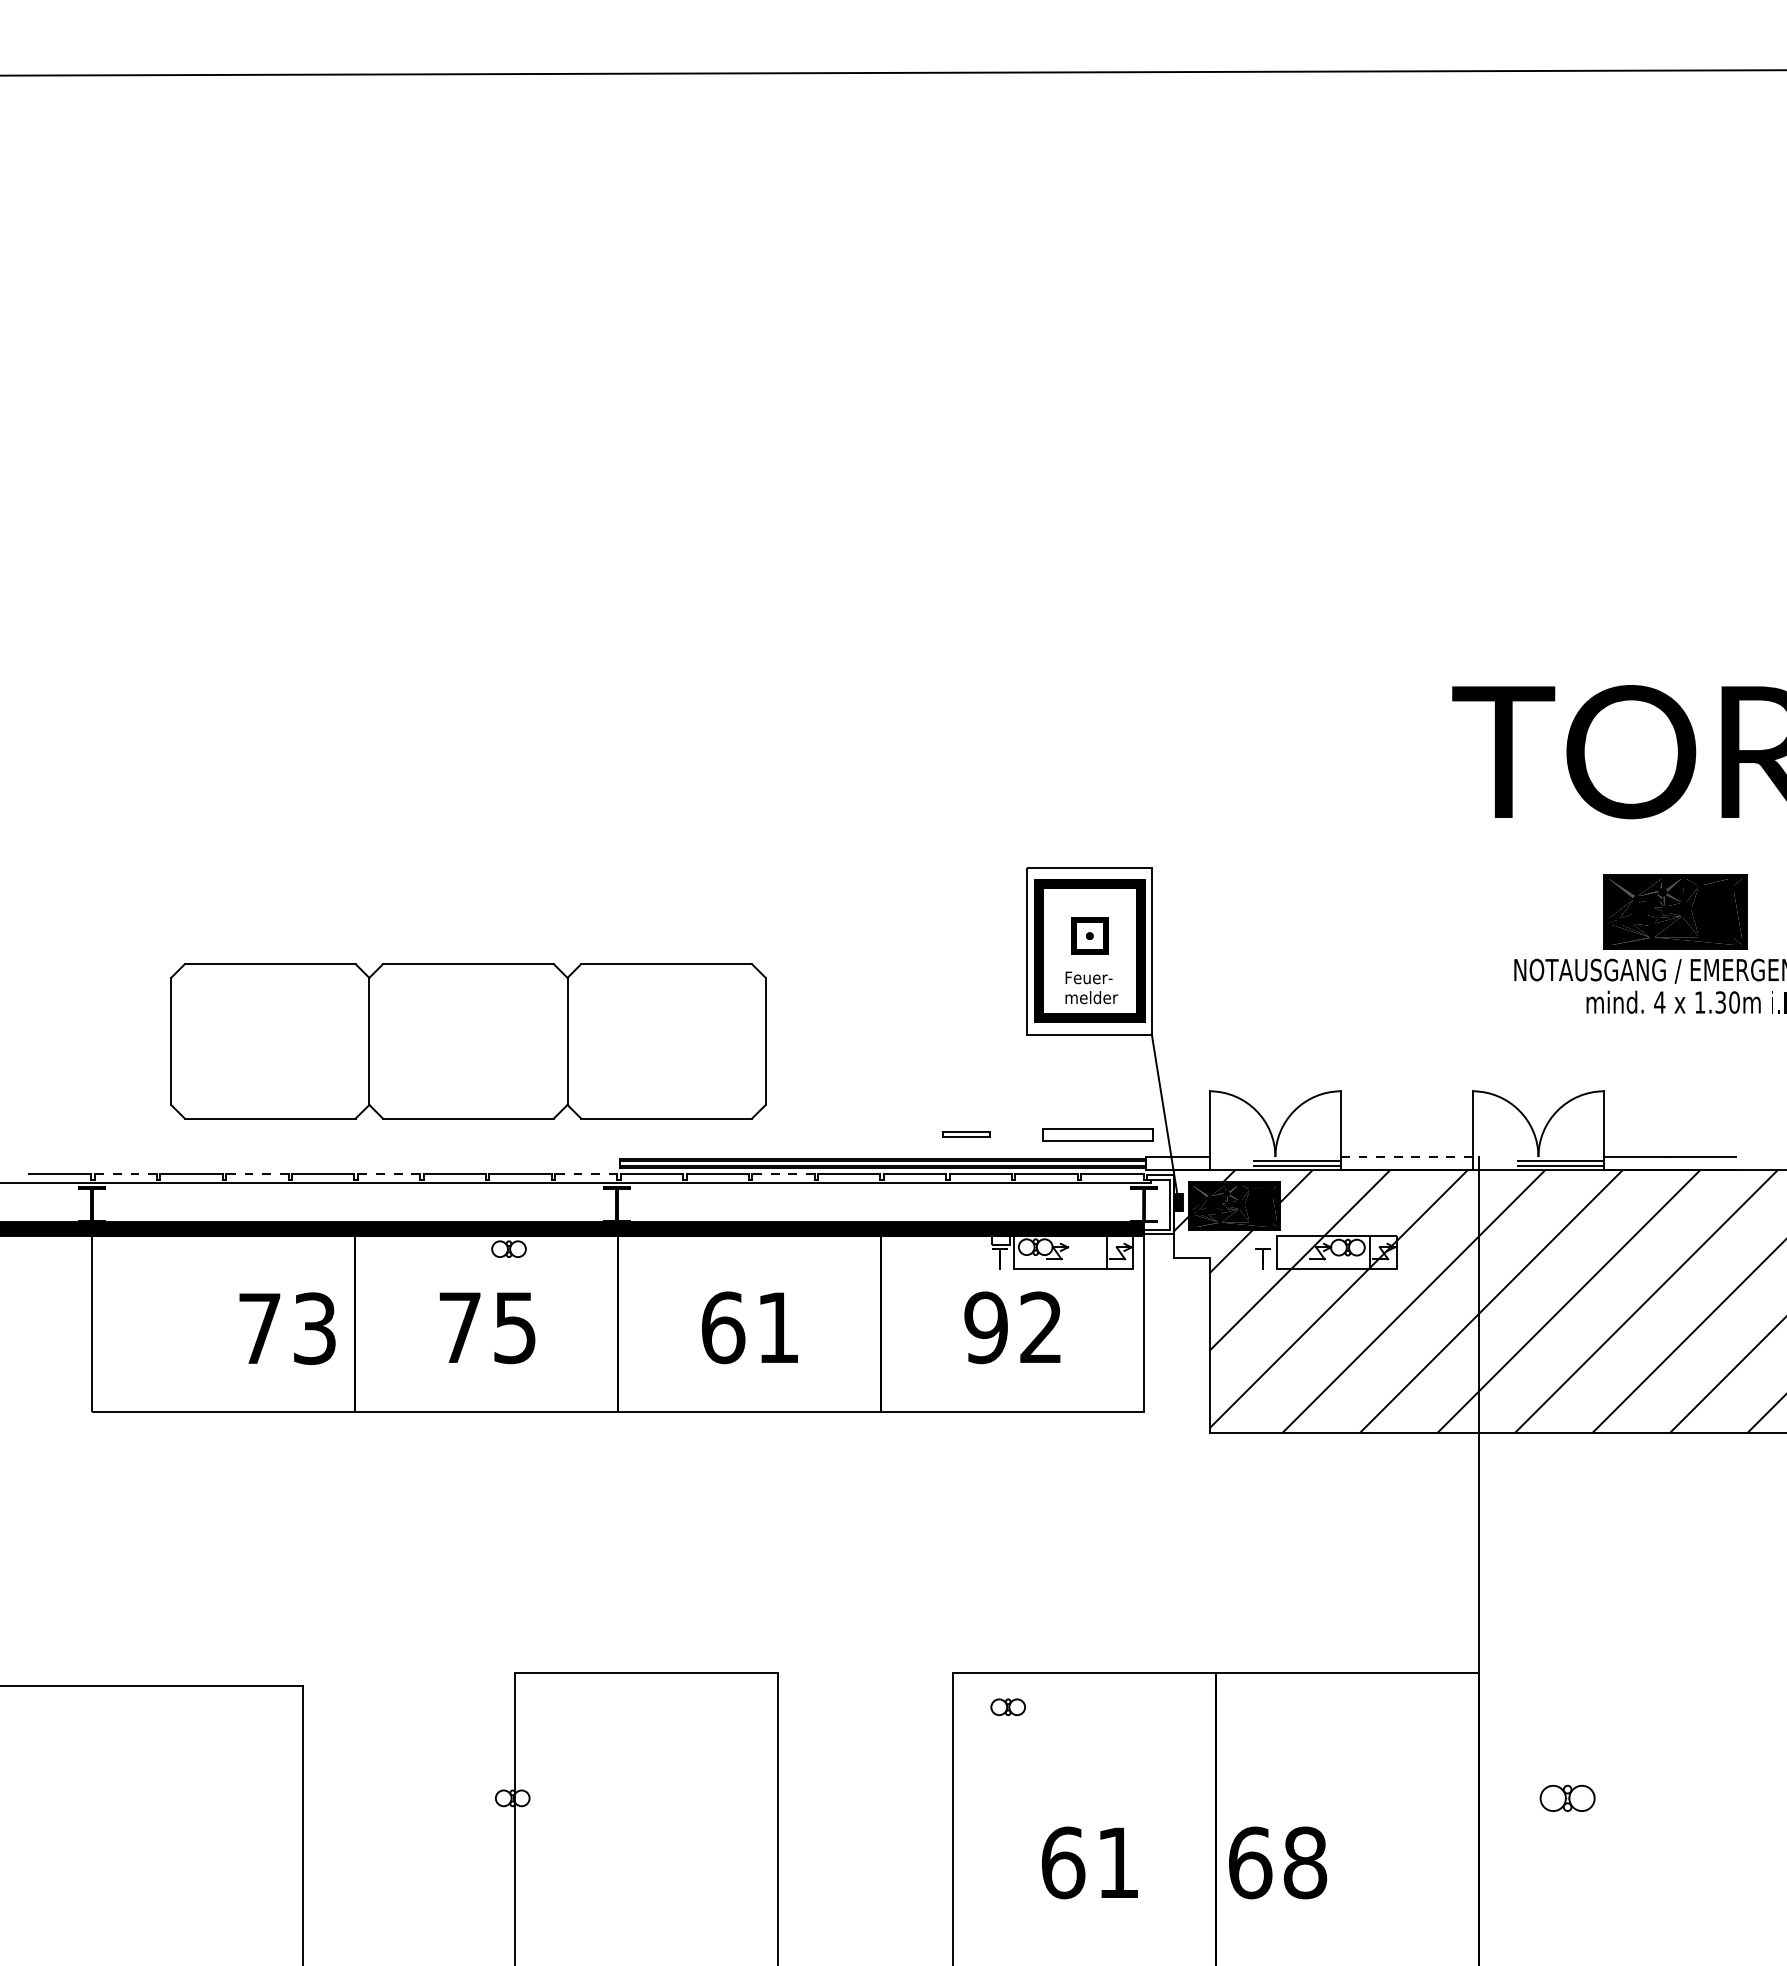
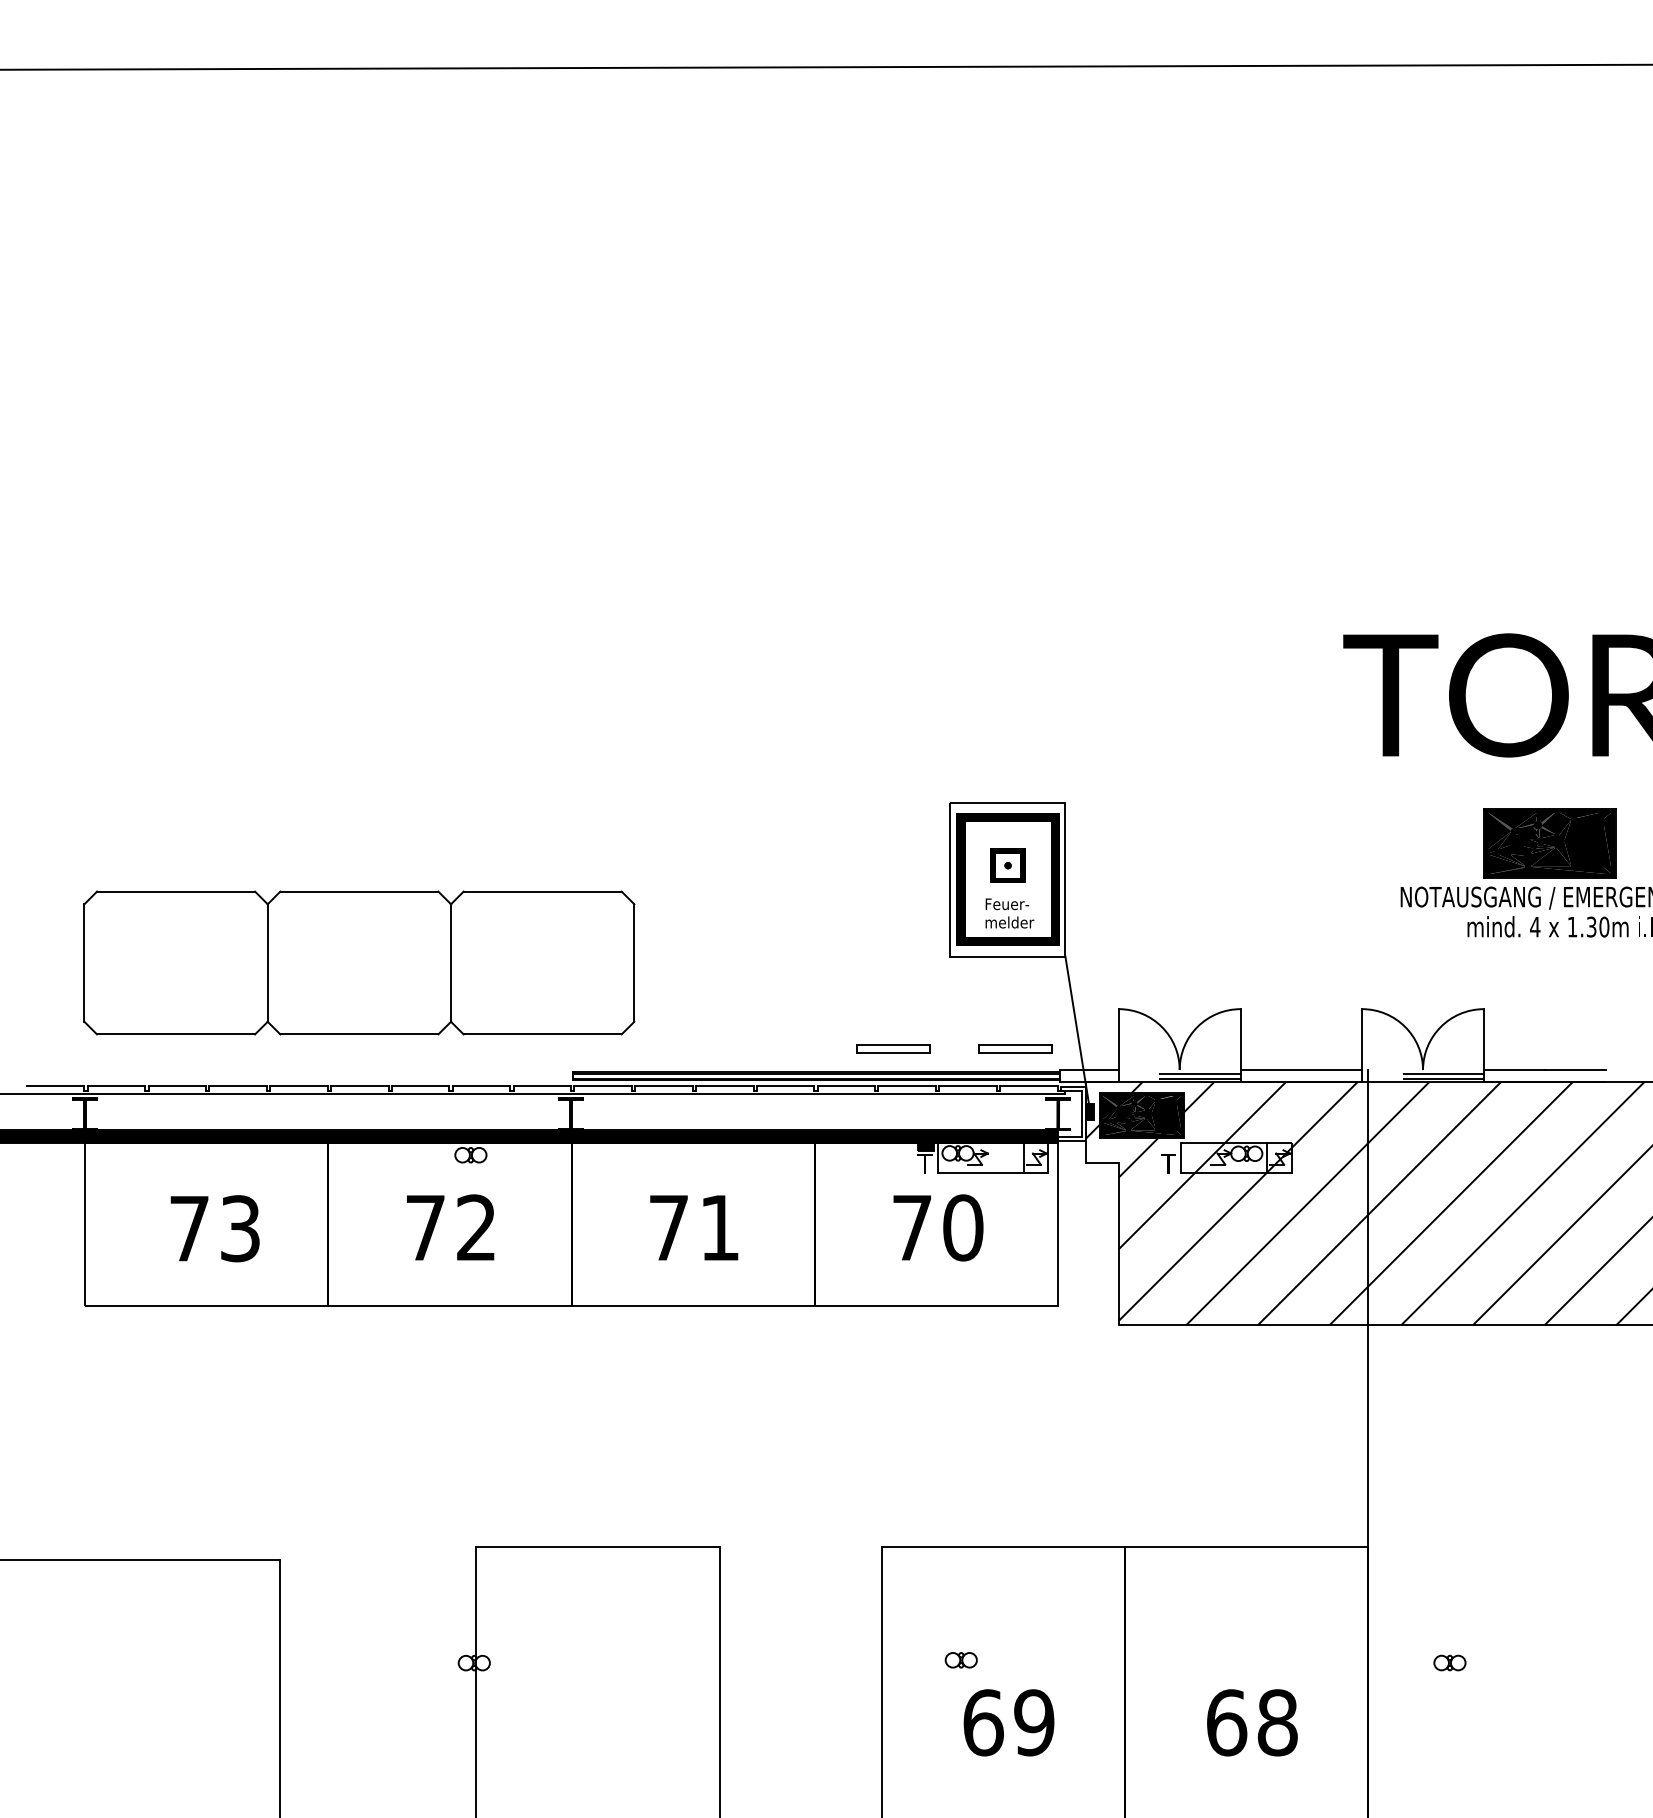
part: (468, 1041) -> (359, 963), moved
part: (966, 1134) -> (894, 1049), size x1.67
part: (1097, 1134) -> (1015, 1049), size x0.71
line: (1406, 1157) -> (1300, 1070), dashed -> solid
line: (125, 1174) -> (116, 1086), dashed -> solid
line: (256, 1174) -> (237, 1086), dashed -> solid
line: (388, 1174) -> (359, 1086), dashed -> solid
line: (585, 1174) -> (541, 1086), dashed -> solid
line: (783, 1174) -> (724, 1086), dashed -> solid
fill: (1000, 1240) -> (925, 1147), added
text: (514, 1327) -> (475, 1227), 75 -> 72
text: (723, 1327) -> (669, 1227), 61 -> 71
text: (1013, 1327) -> (937, 1227), 92 -> 70
text: (287, 1328) -> (215, 1228), moved
part: (1007, 1707) -> (960, 1660), moved
part: (1567, 1797) -> (1449, 1662), size x0.62
text: (1117, 1862) -> (1033, 1722), 61 -> 69
text: (1278, 1862) -> (1252, 1722), moved

